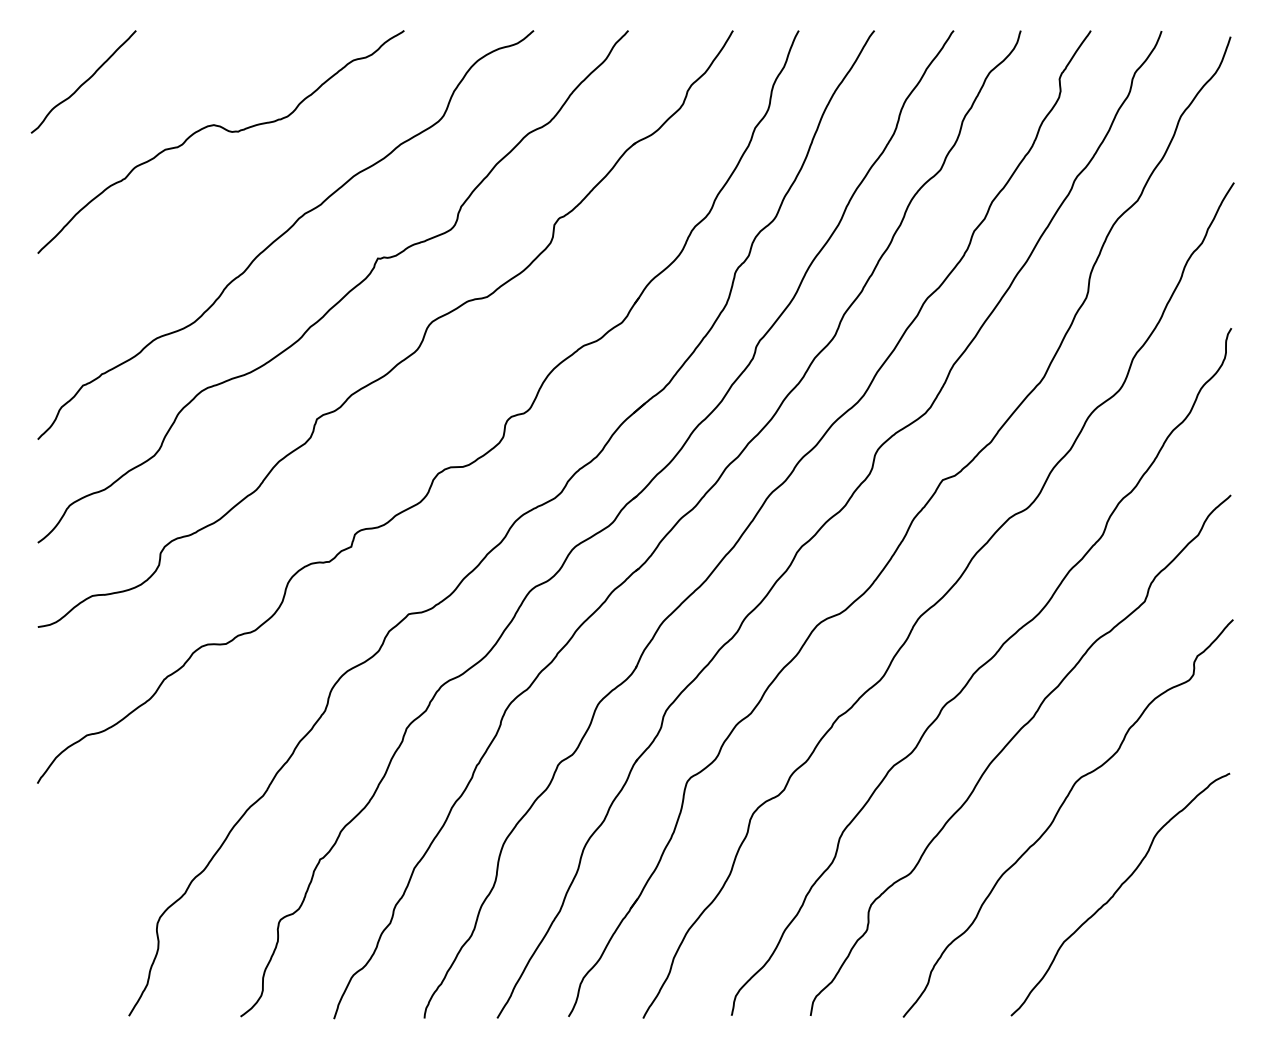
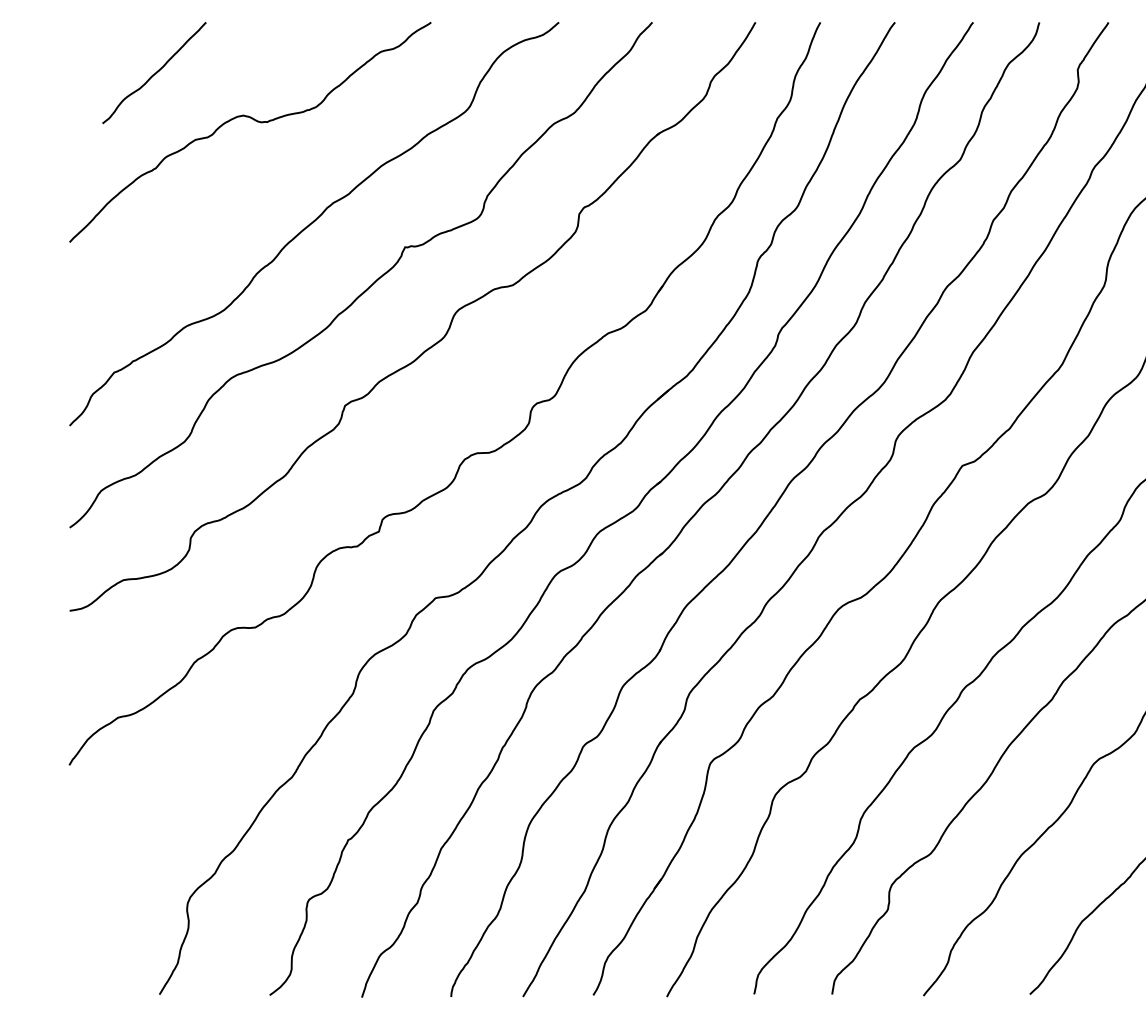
curve: (84, 81) -> (155, 72), moved

